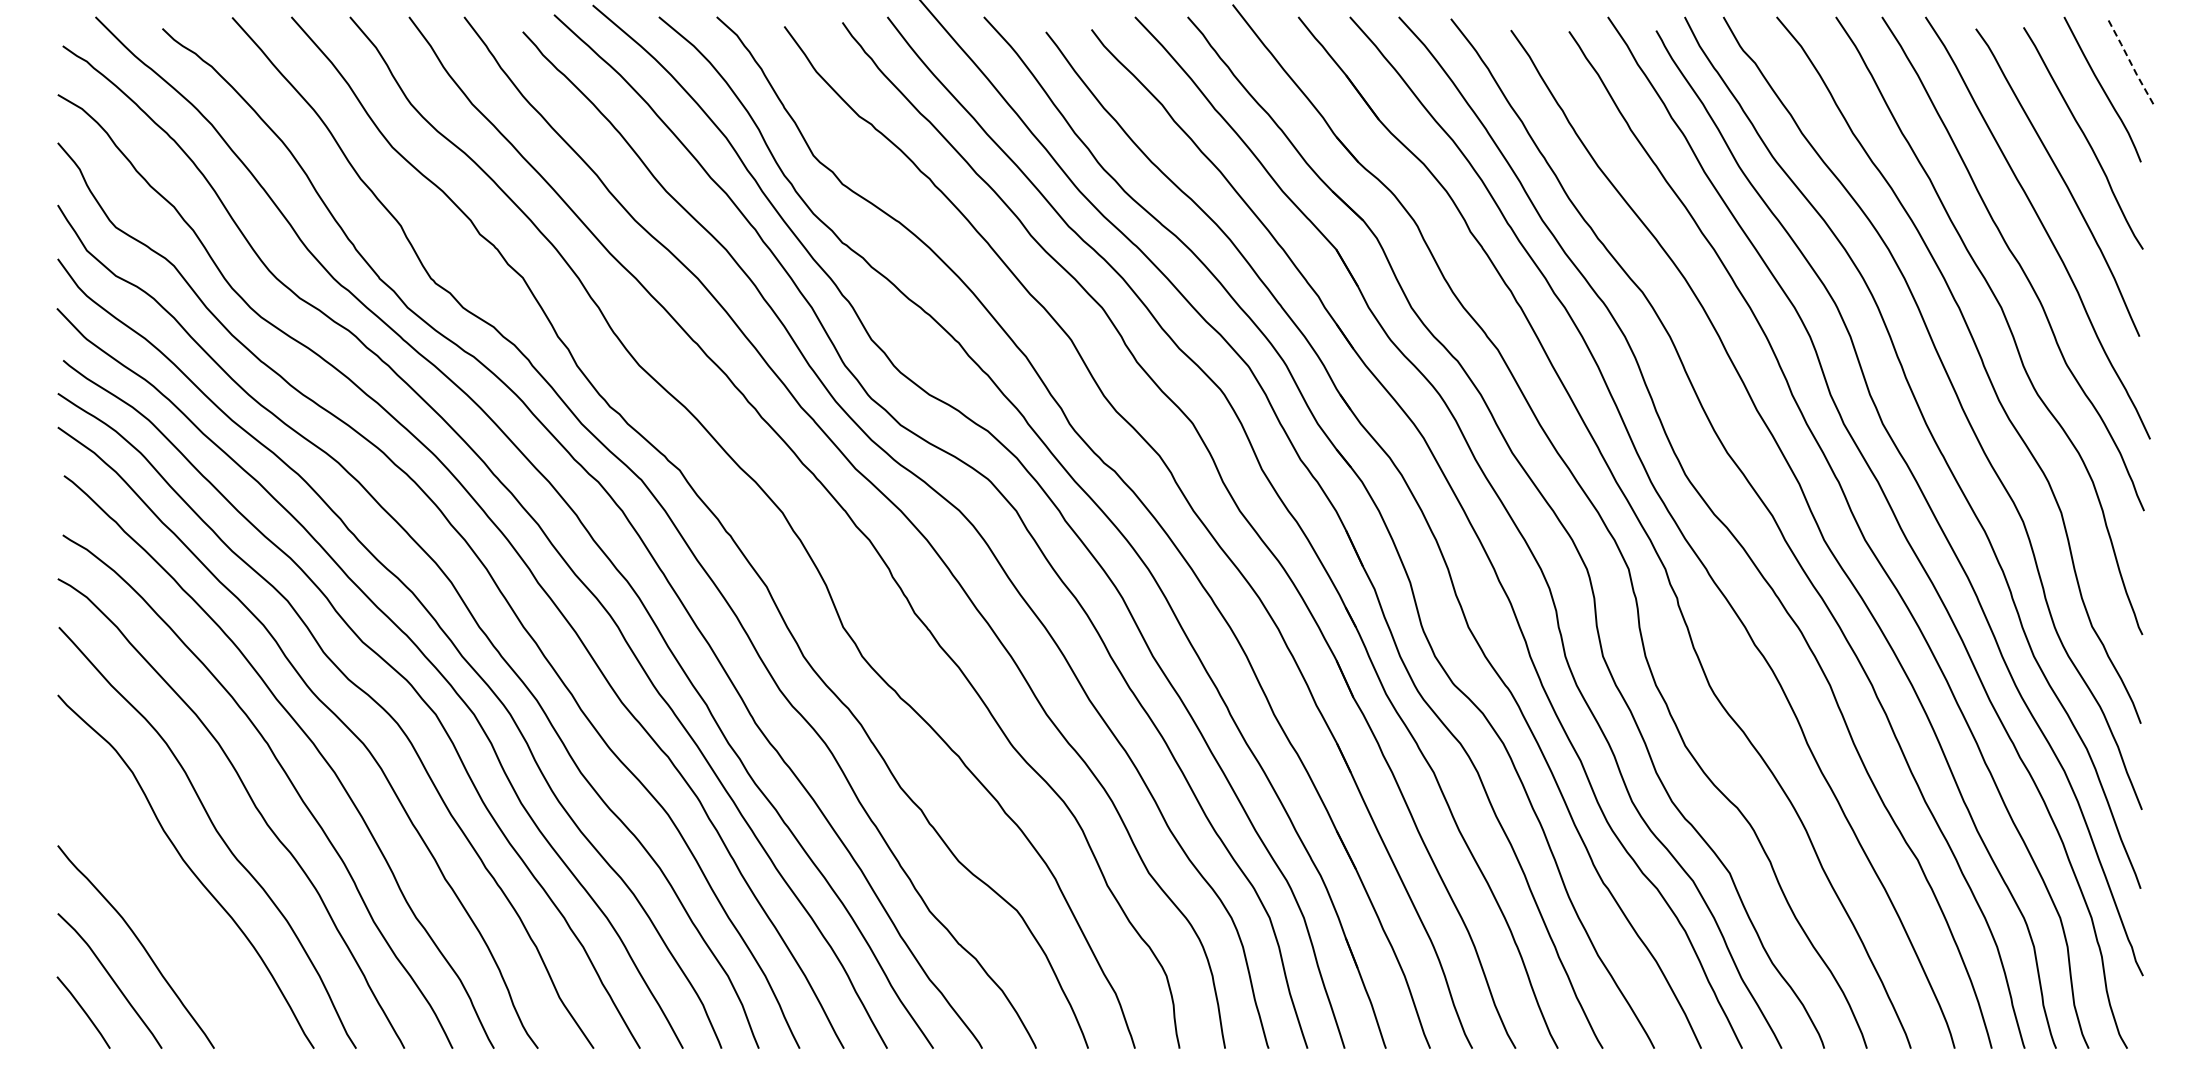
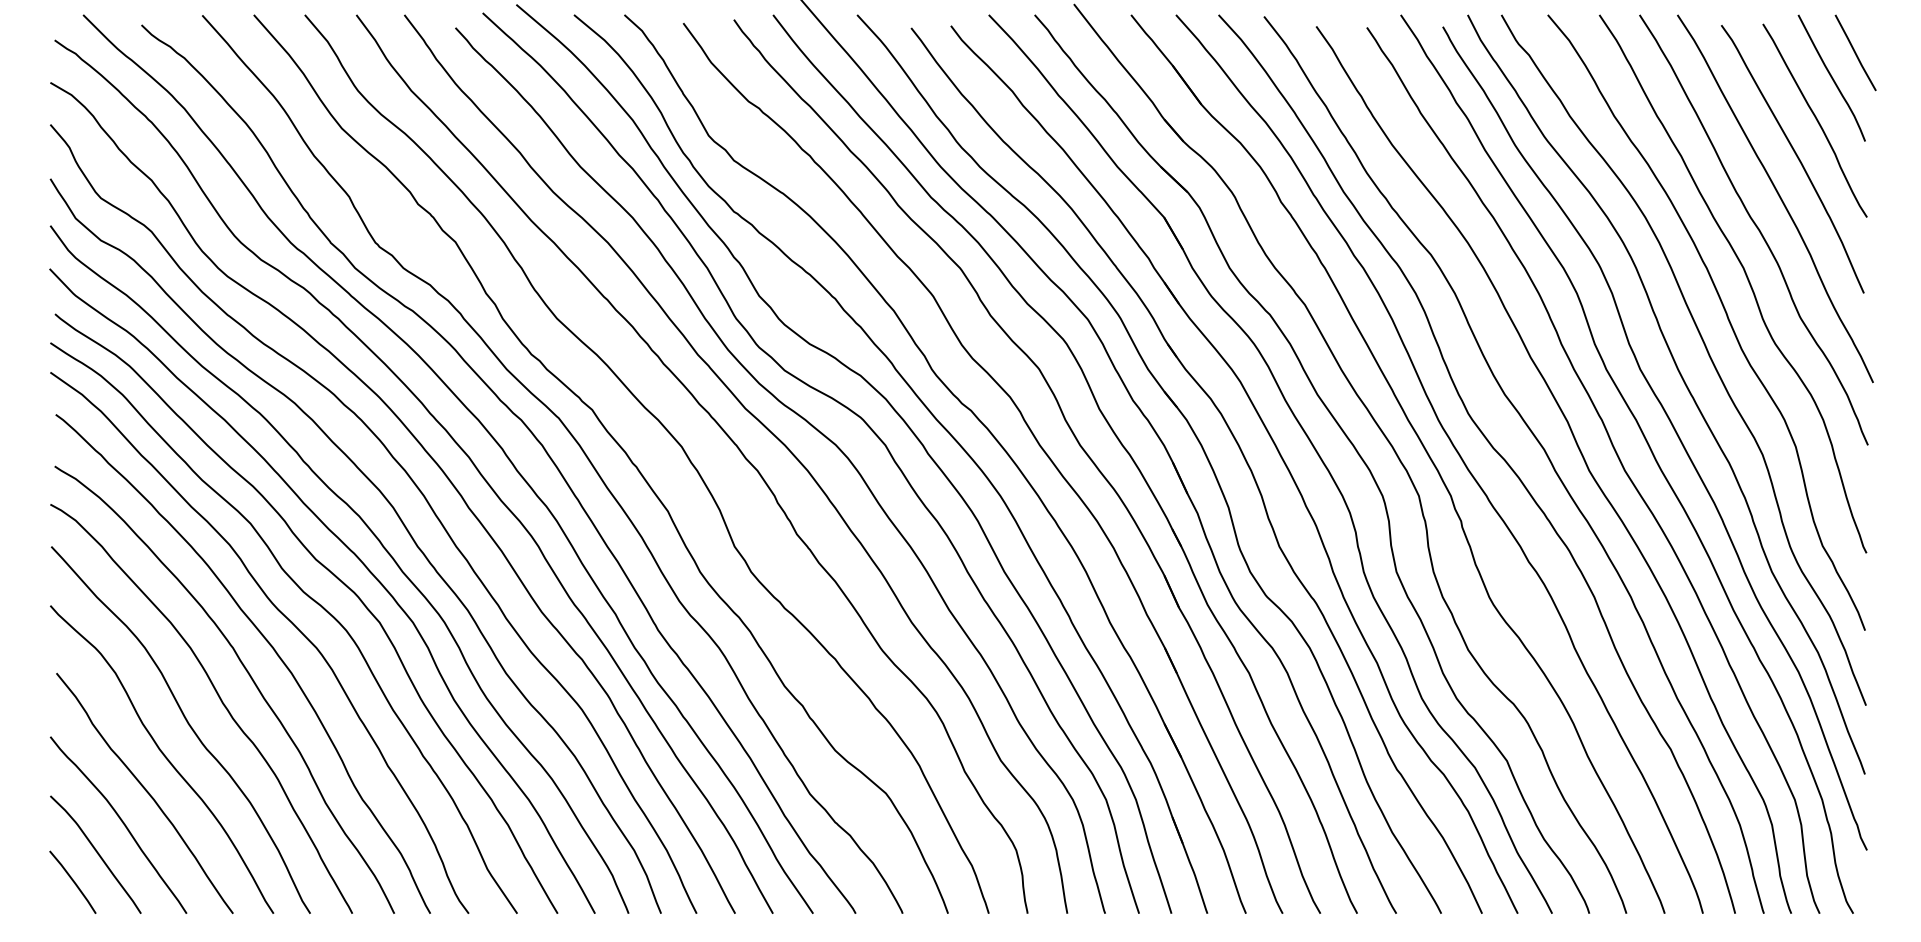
line: (2129, 61) -> (1855, 53), dashed -> solid
curve: (167, 908) -> (145, 791), added

